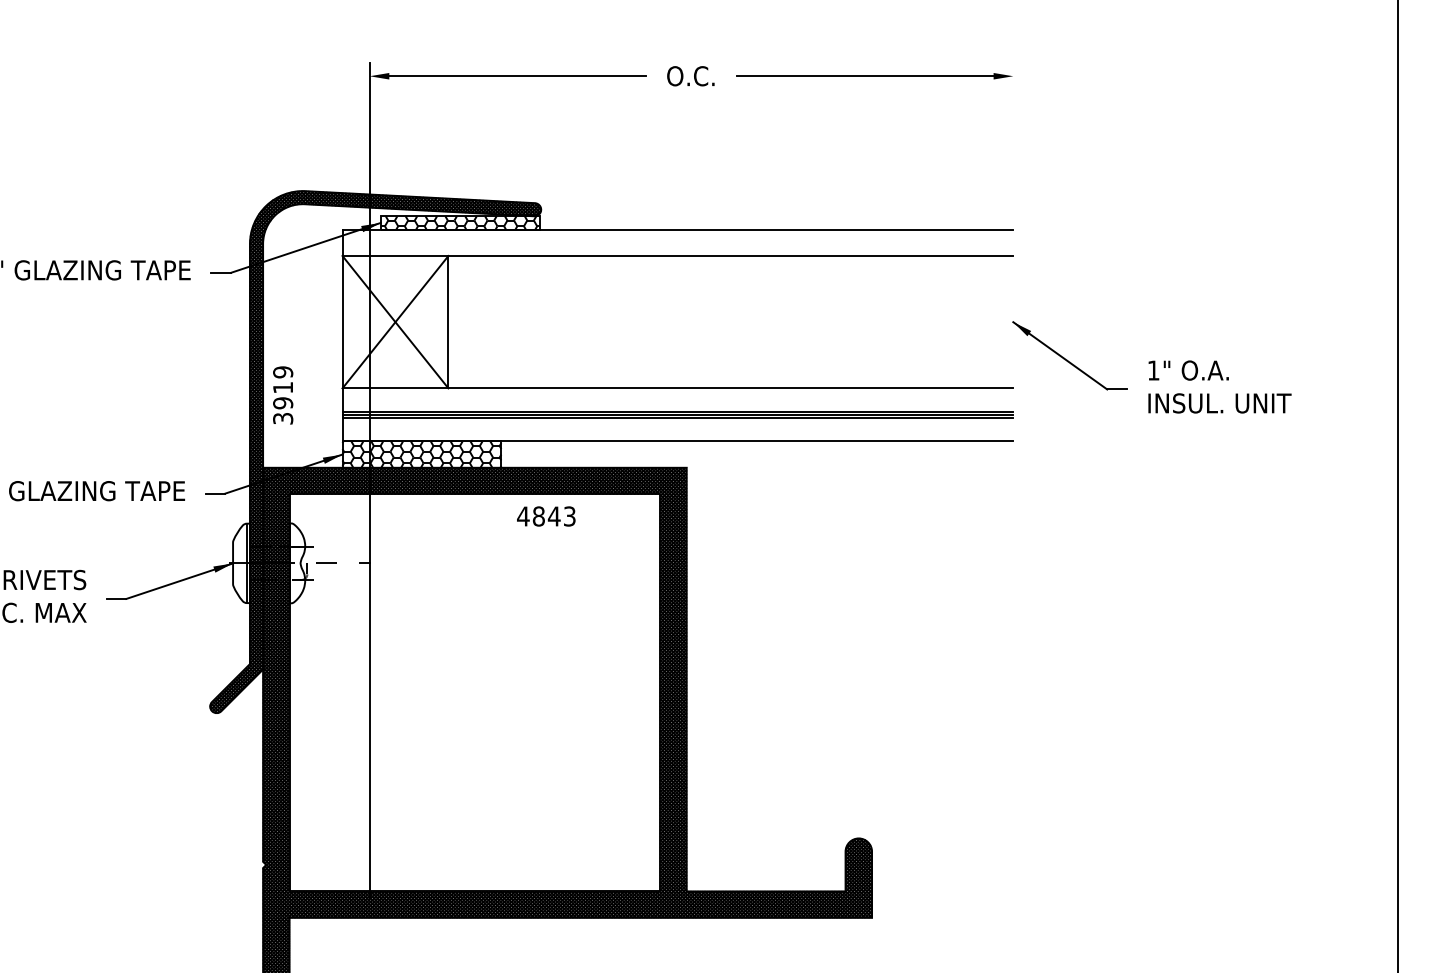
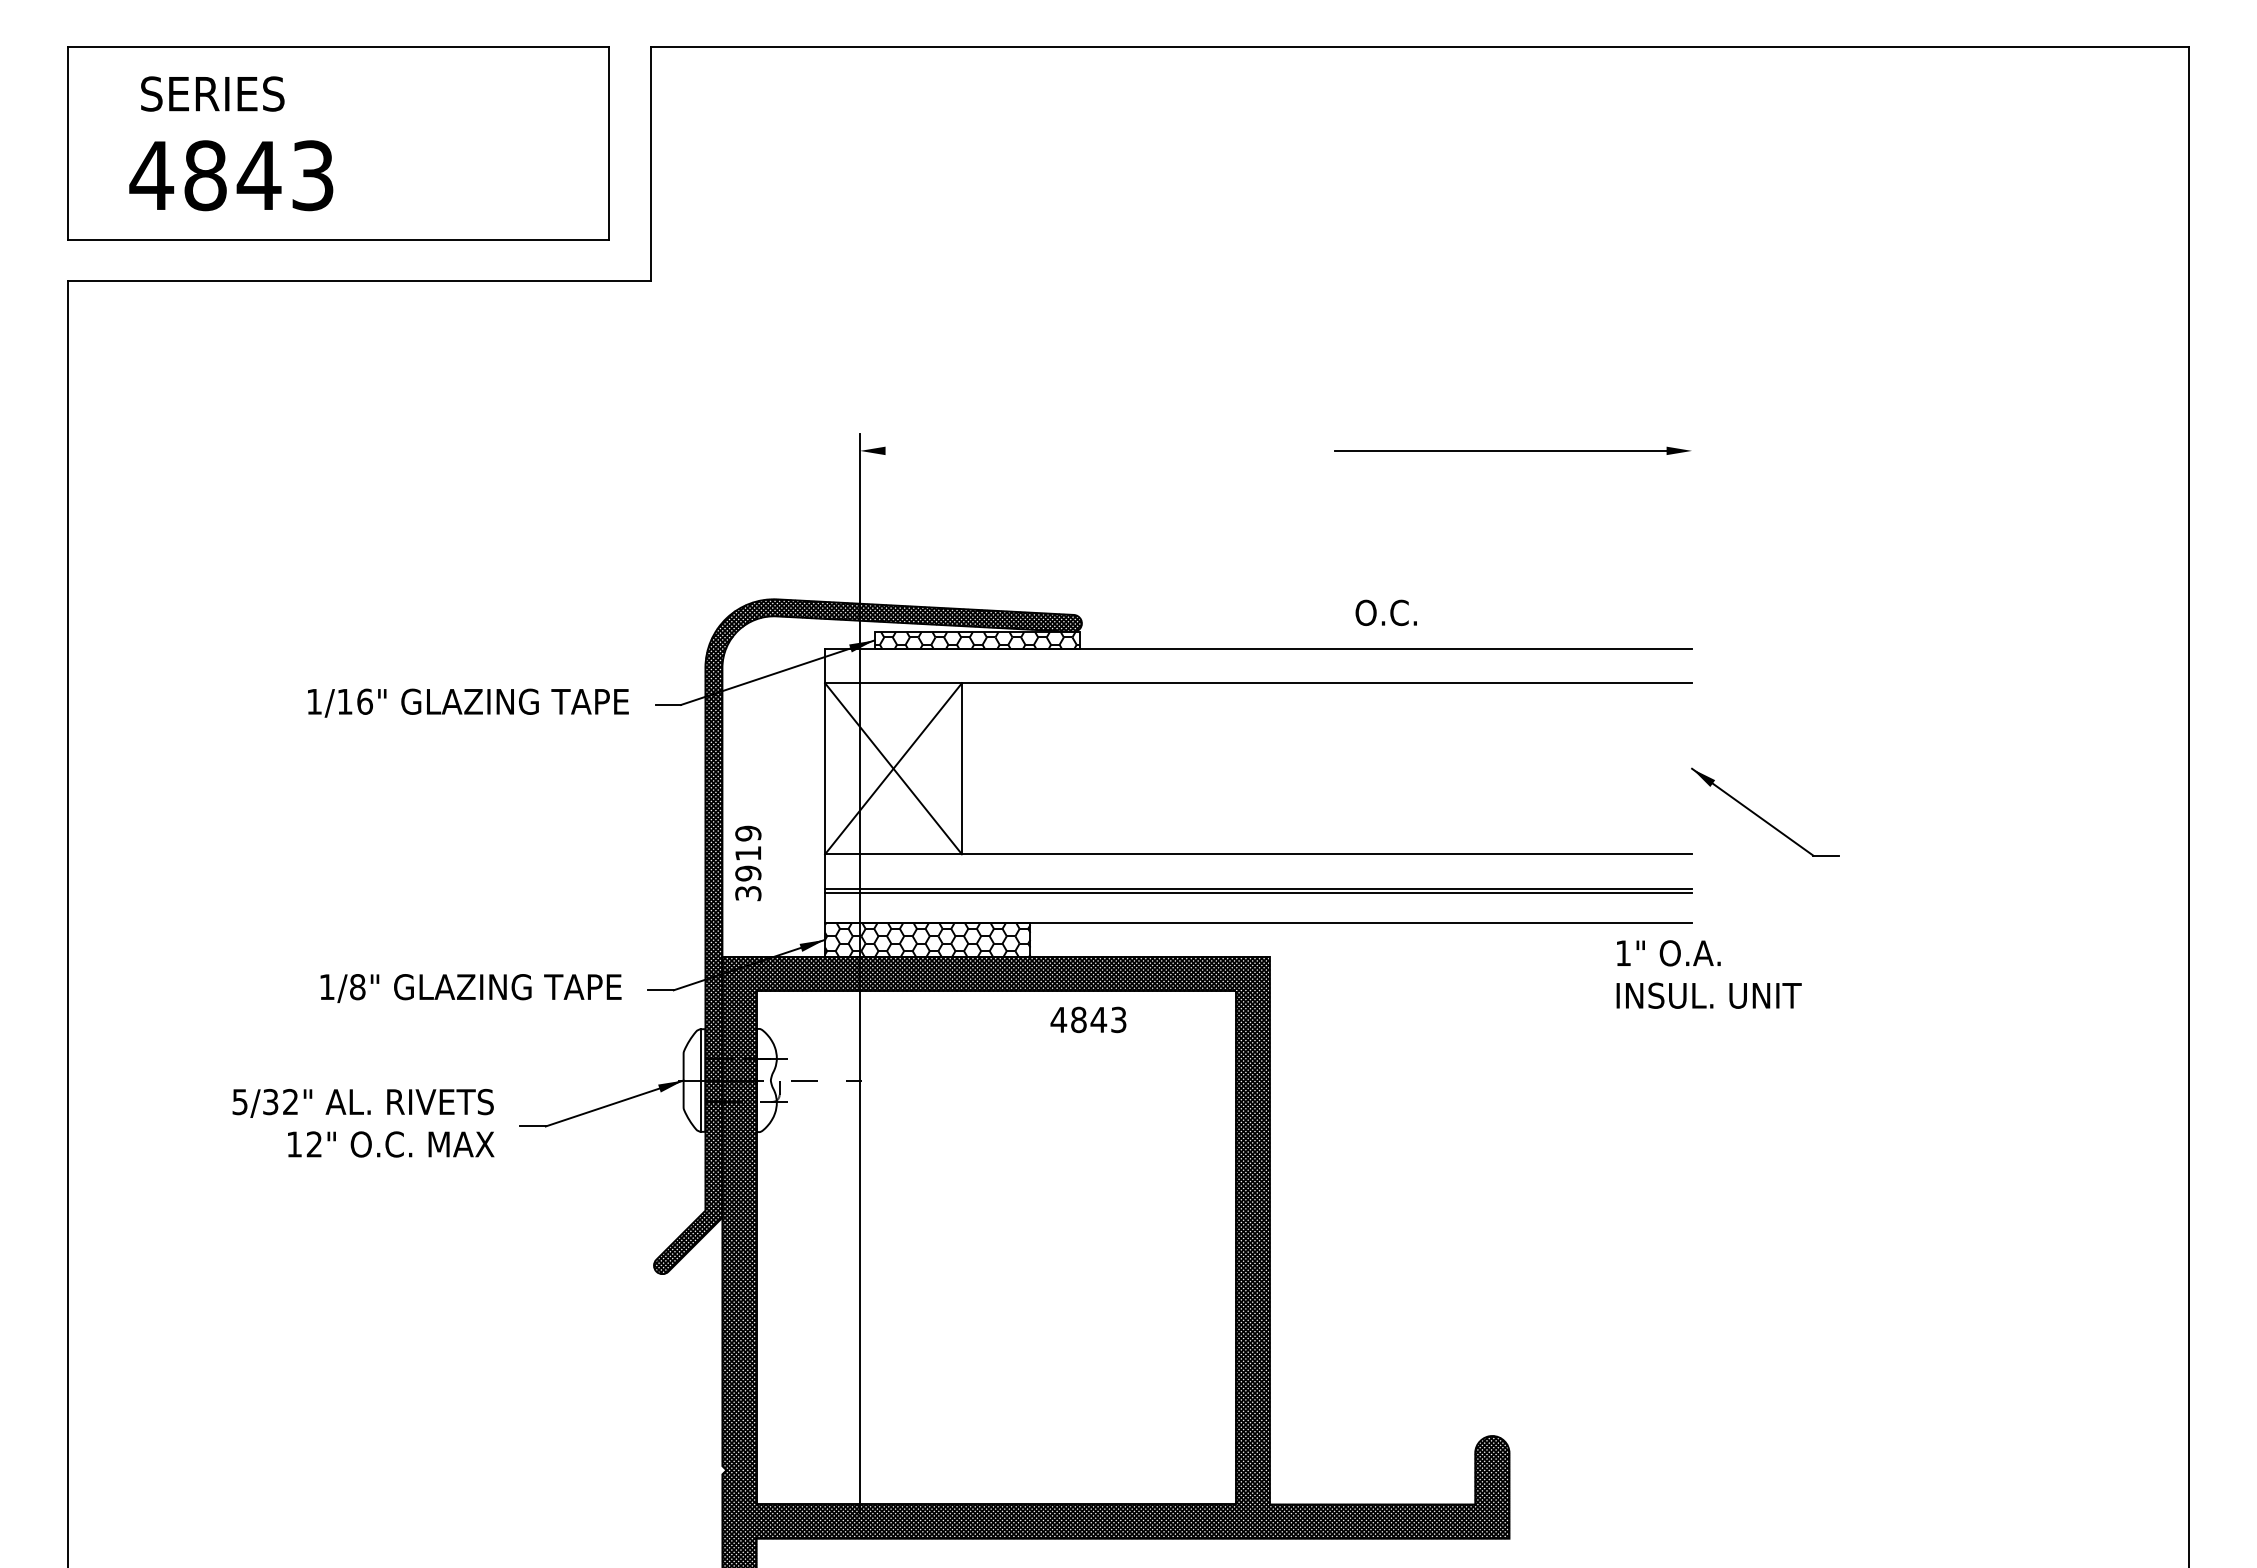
line: (517, 75) -> (1051, 450), removed
text: (690, 75) -> (1385, 612), moved
text: (1219, 386) -> (1708, 974), moved
line: (677, 411) -> (1258, 884), removed

